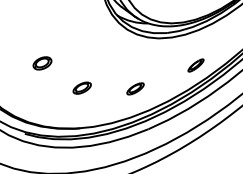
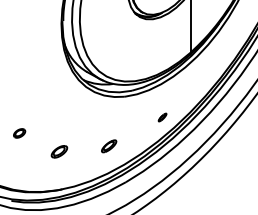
part: (42, 63) -> (19, 133), size x0.7
part: (195, 65) -> (162, 117), size x0.6

